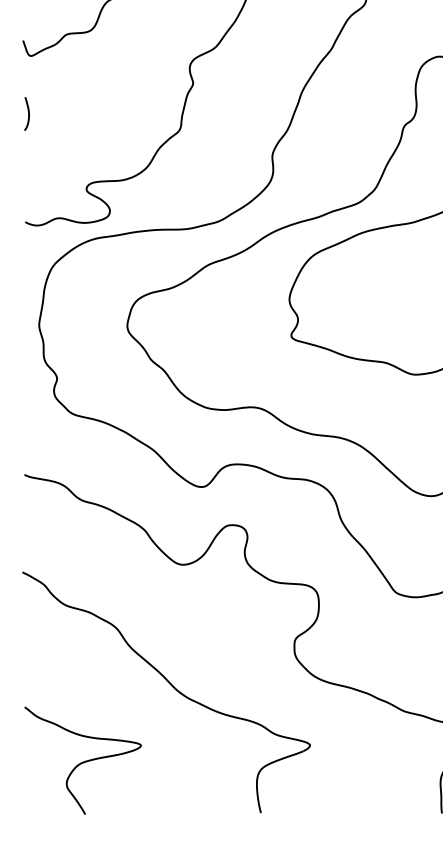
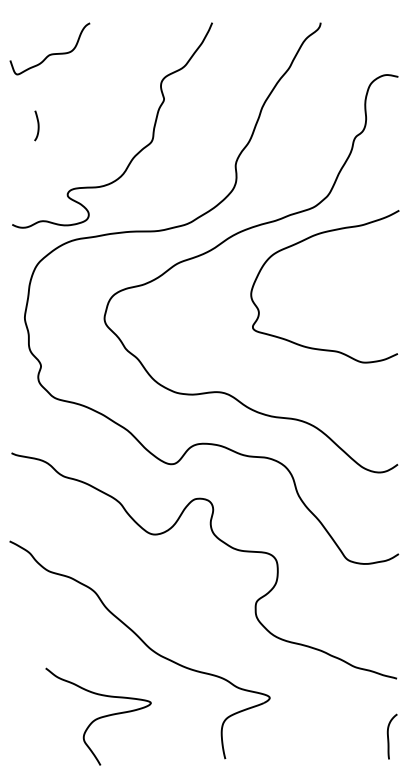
curve: (27, 113) -> (37, 125), moved
curve: (83, 761) -> (98, 717), moved

